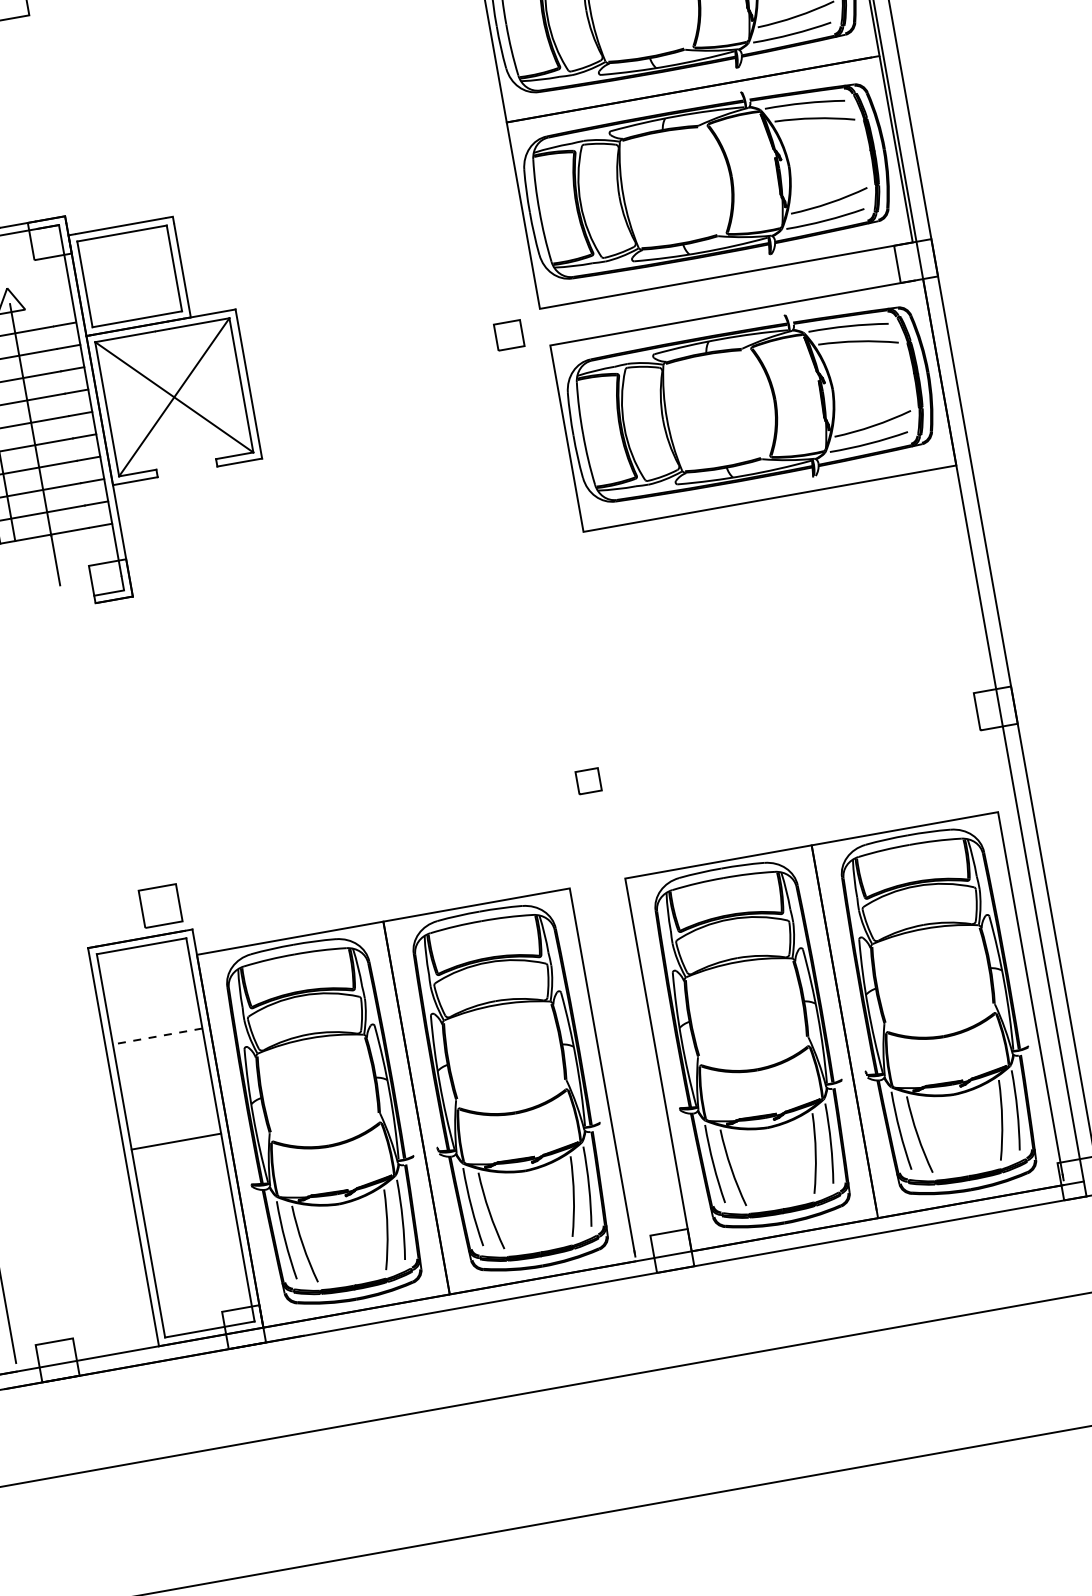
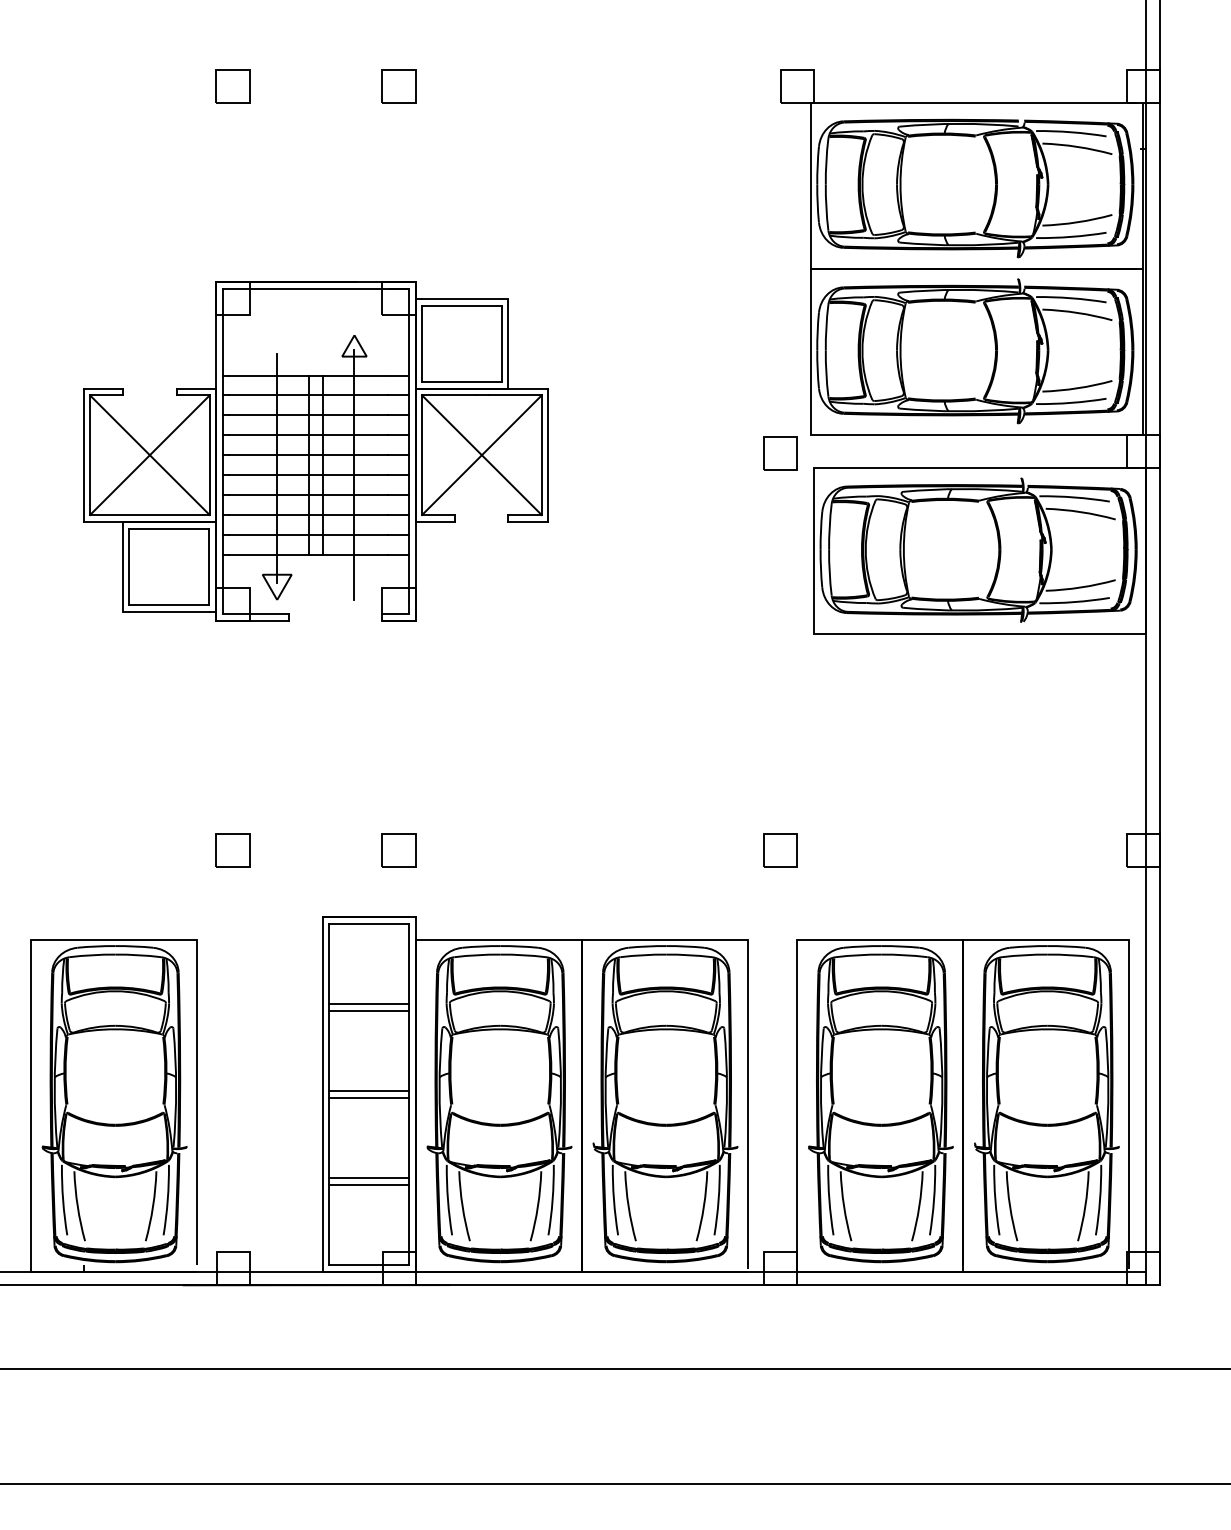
part: (509, 335) -> (780, 453), size x1.43
part: (588, 781) -> (780, 850), size x1.67
part: (160, 906) -> (398, 850), moved
line: (157, 1036) -> (369, 1004), dashed -> solid
line: (159, 1043) -> (369, 1010), added
line: (175, 1134) -> (369, 1091), added
line: (192, 1231) -> (369, 1178), added
line: (193, 1238) -> (369, 1184), added

